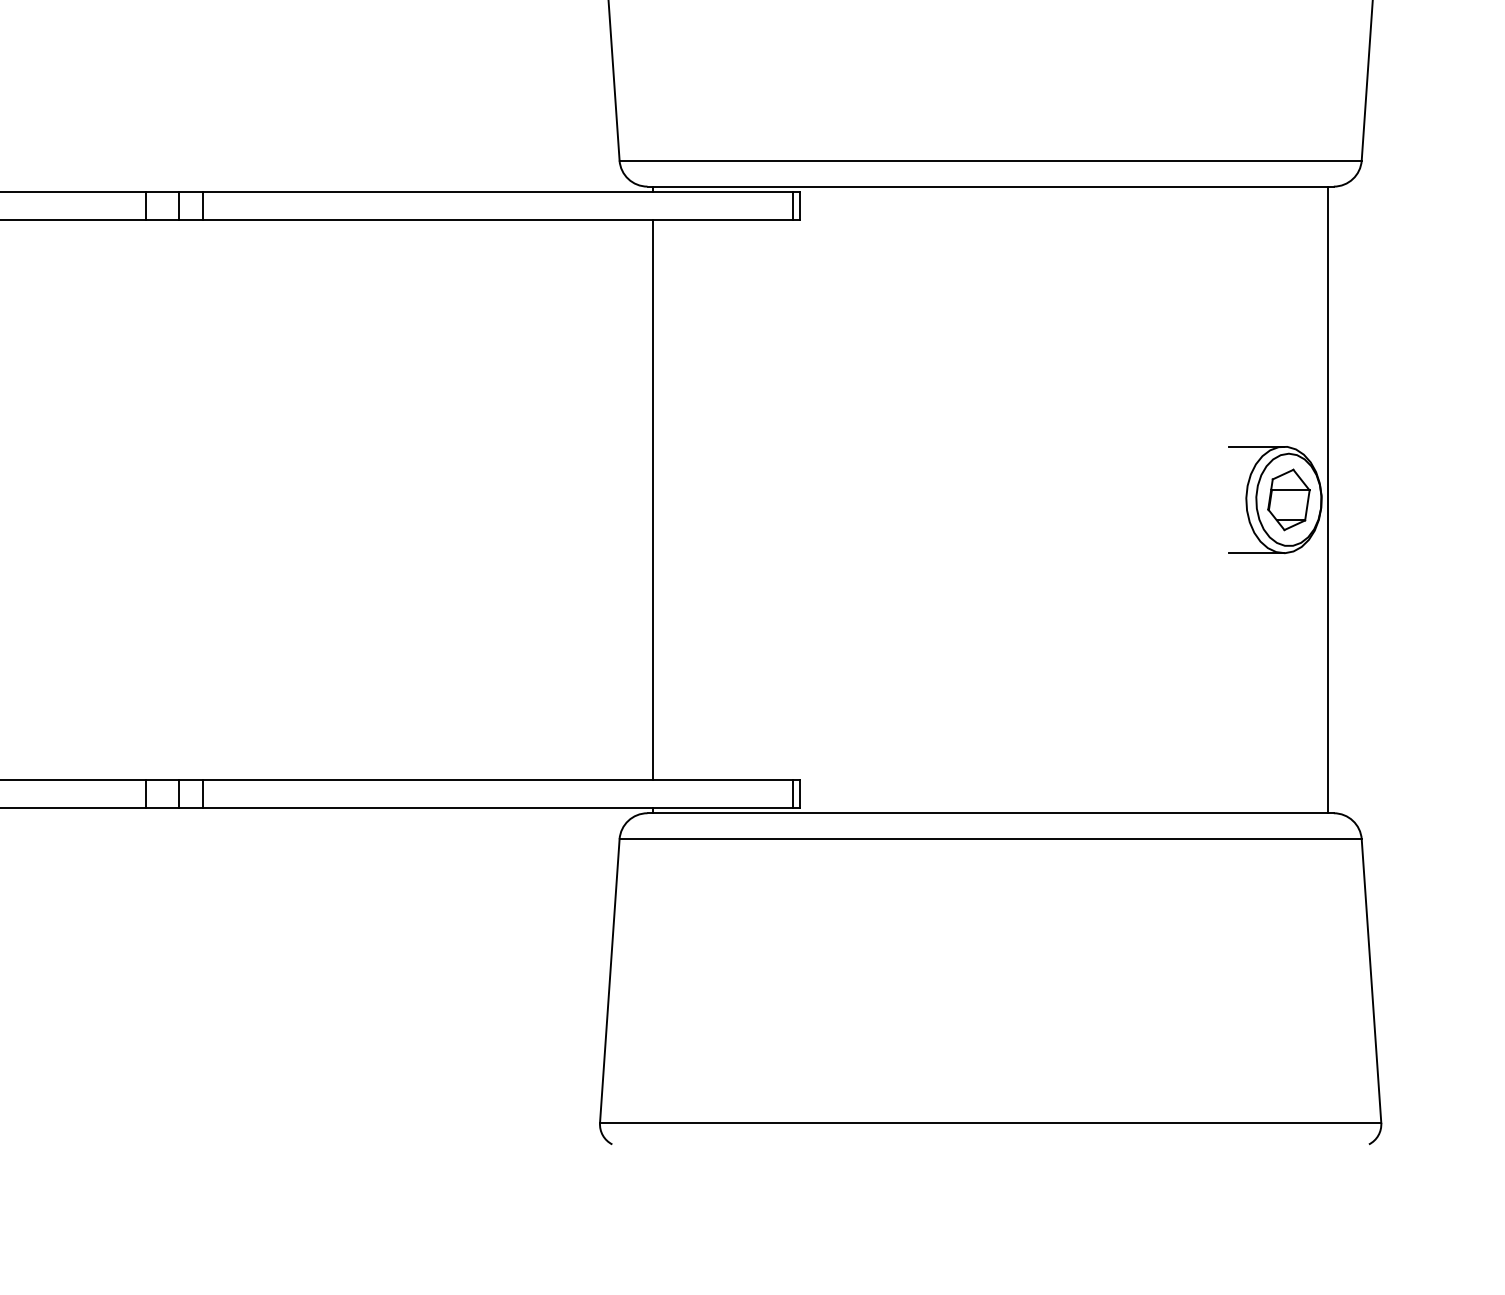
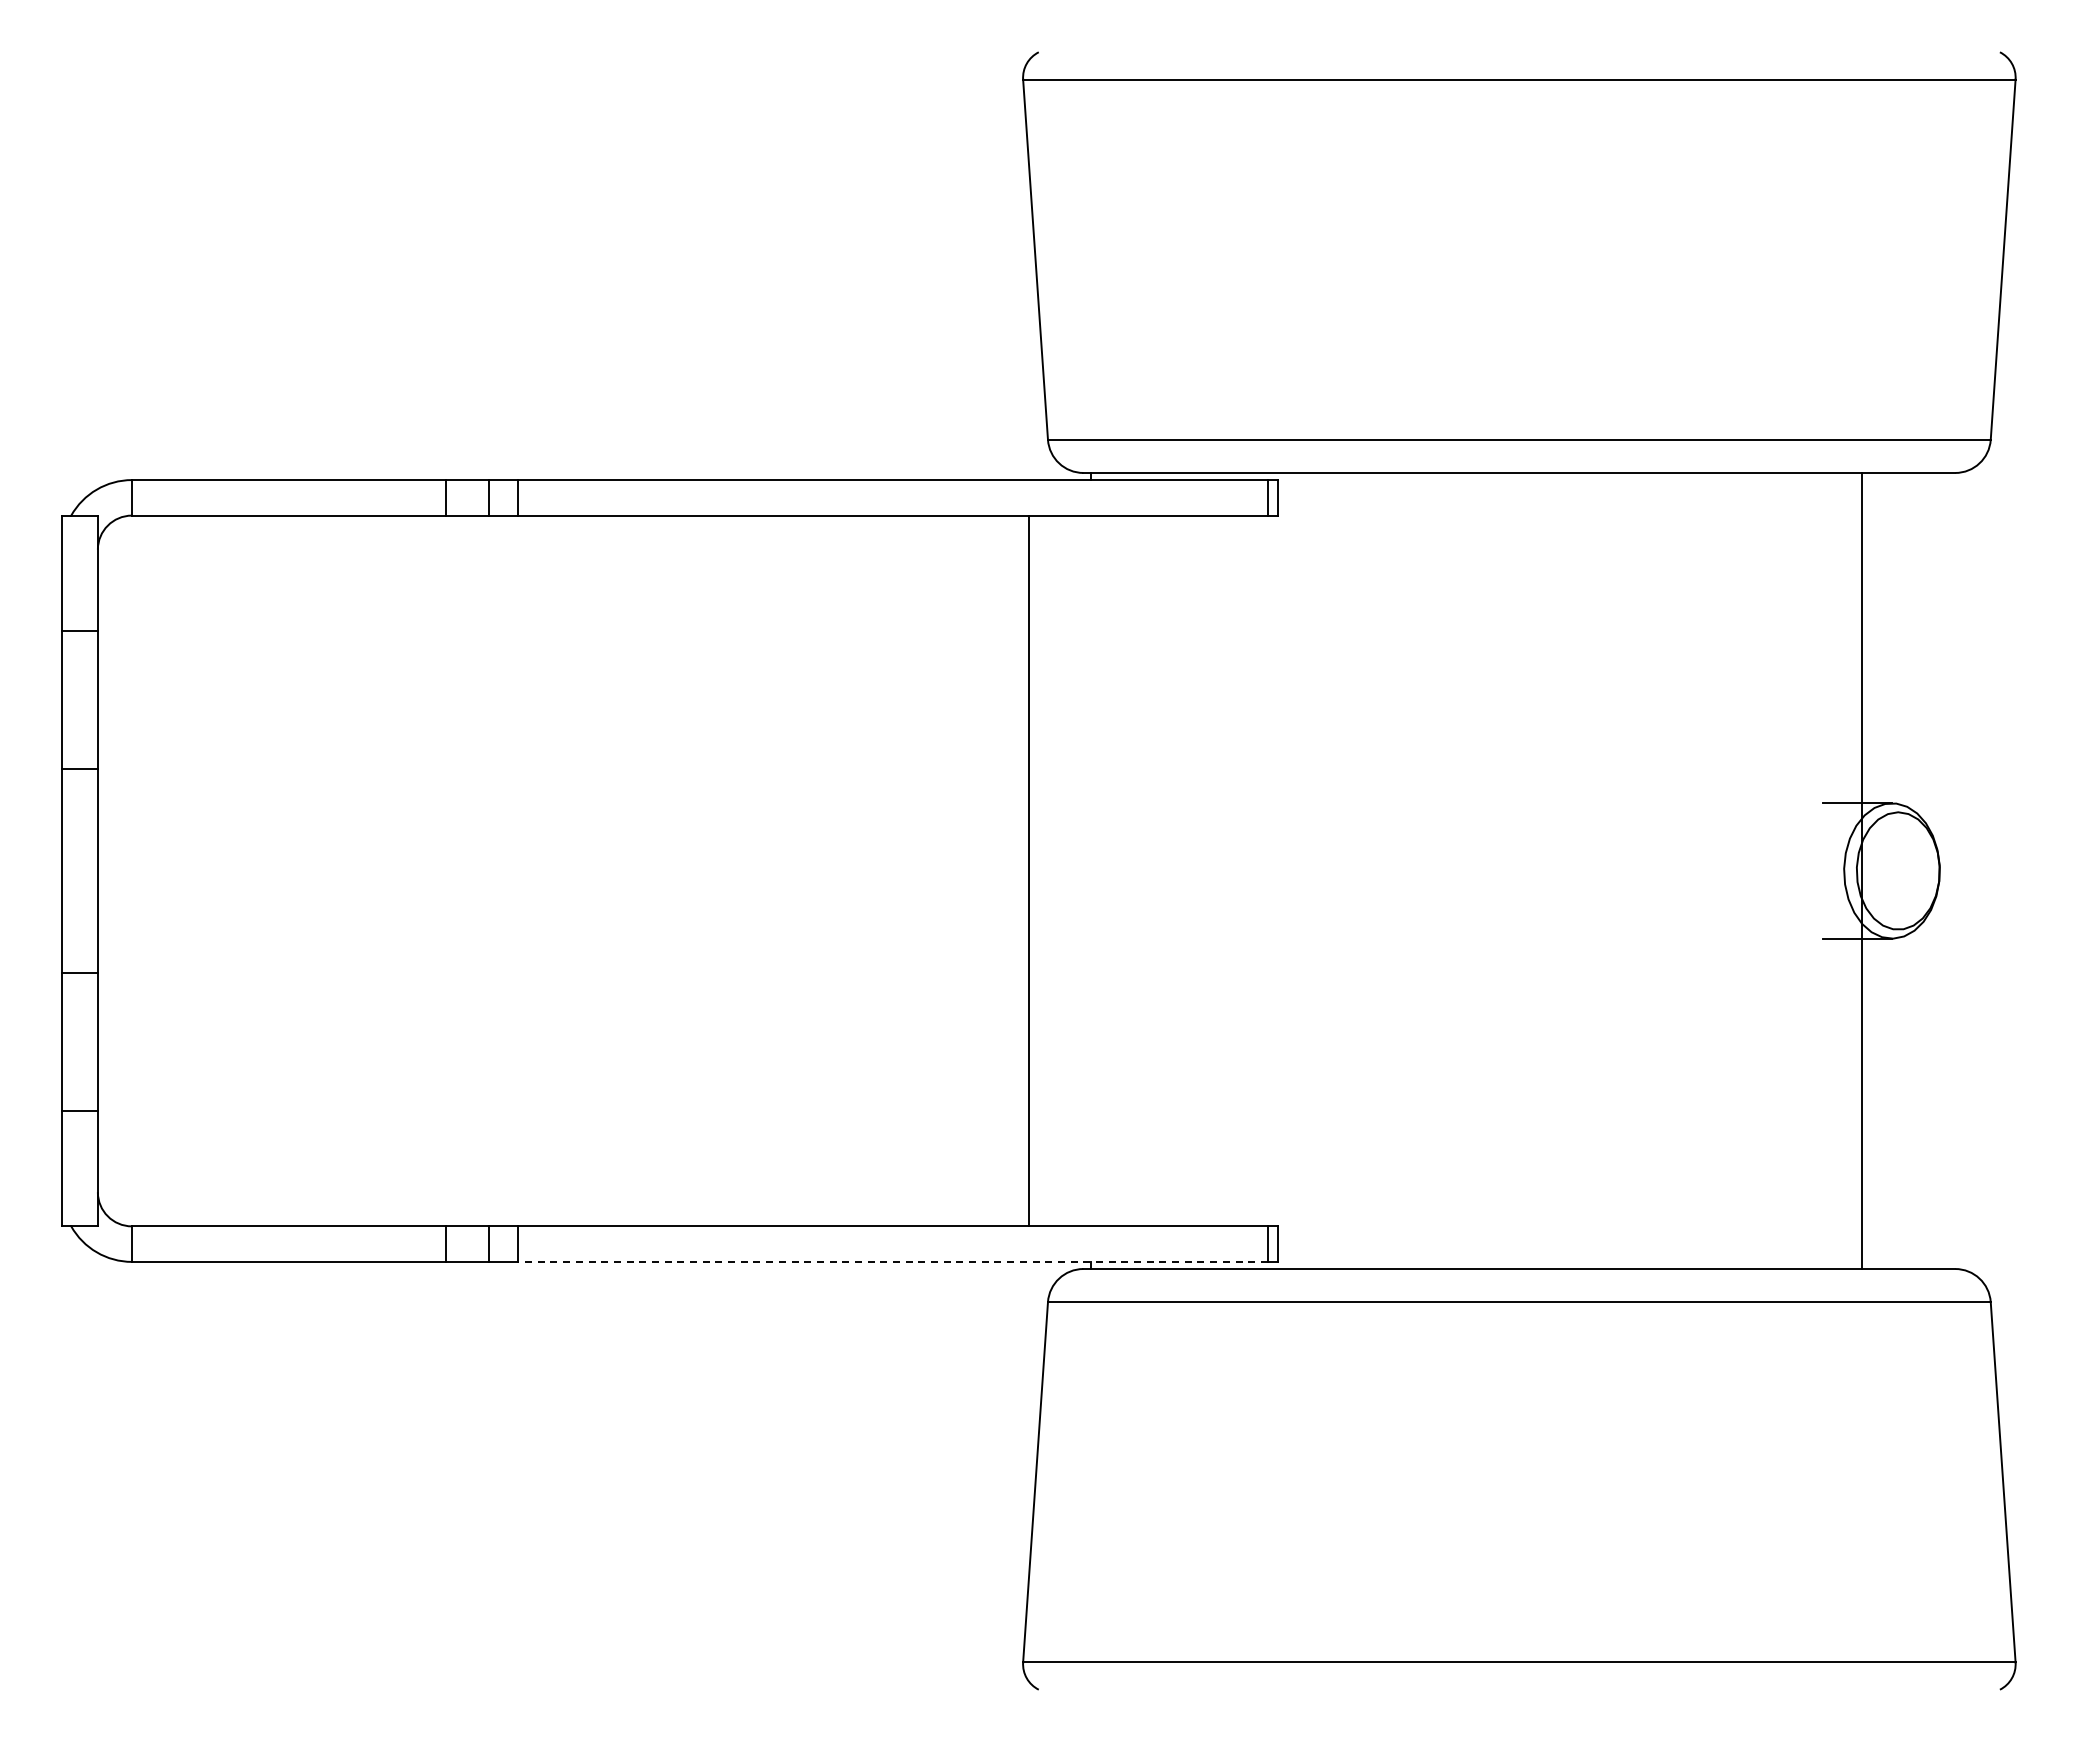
line: (653, 499) -> (1028, 870), moved
part: (1289, 499) -> (1898, 870), removed
line: (1328, 499) -> (1862, 870), moved
line: (497, 807) -> (893, 1261), solid -> dashed

